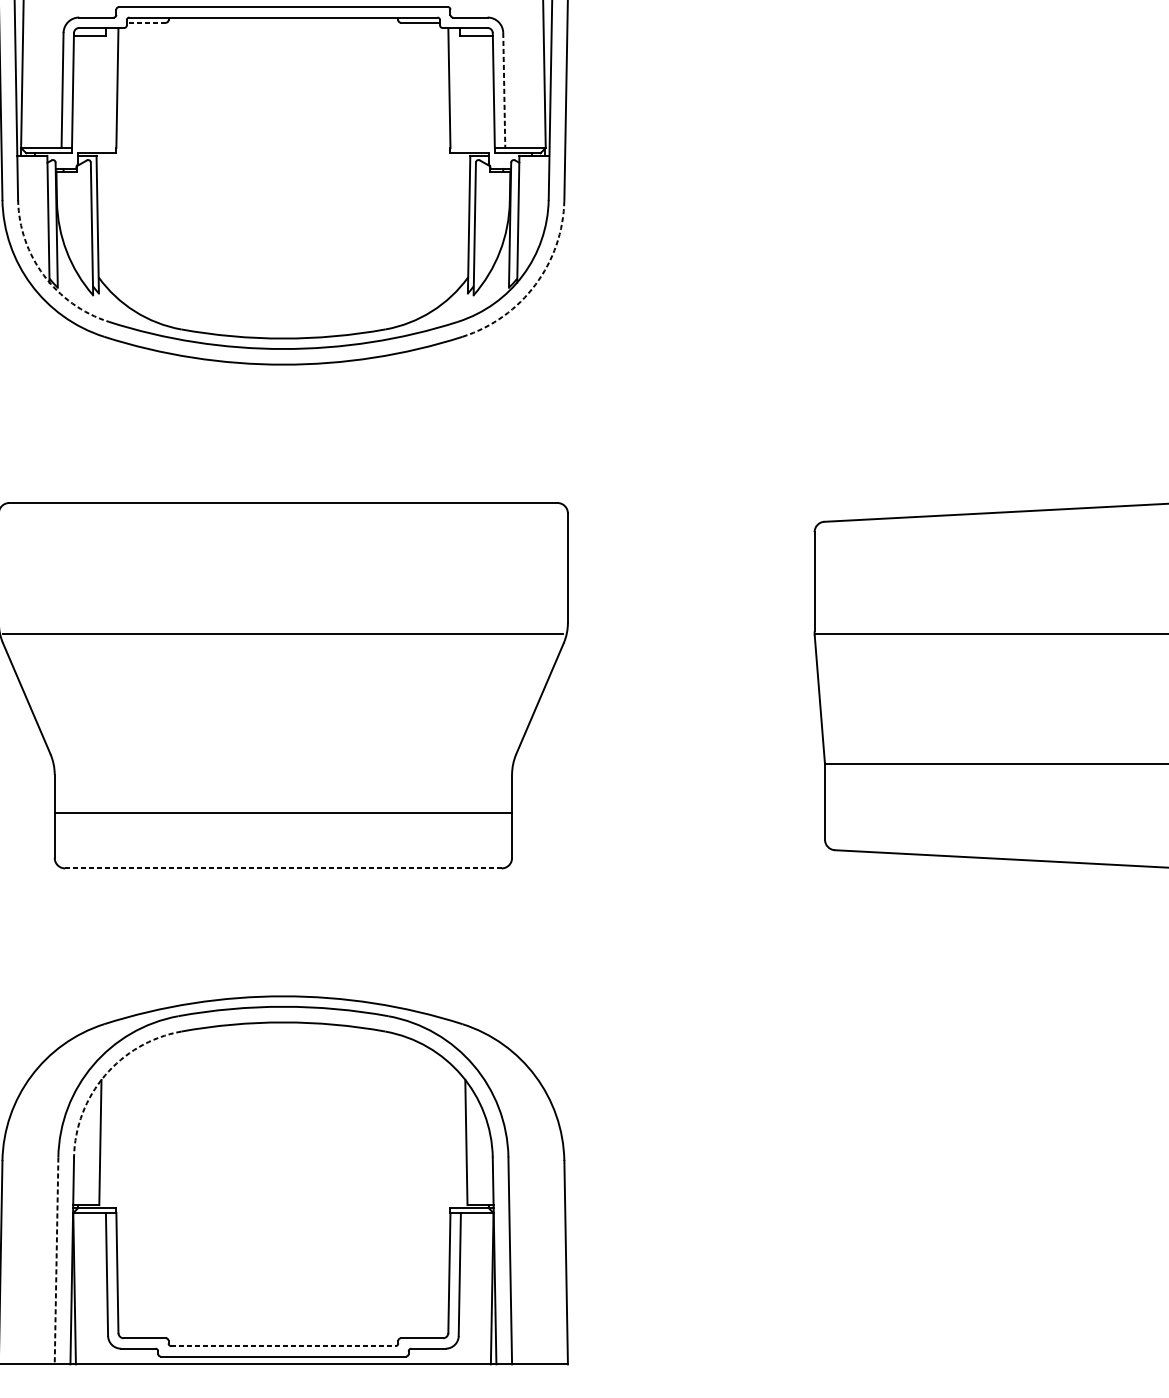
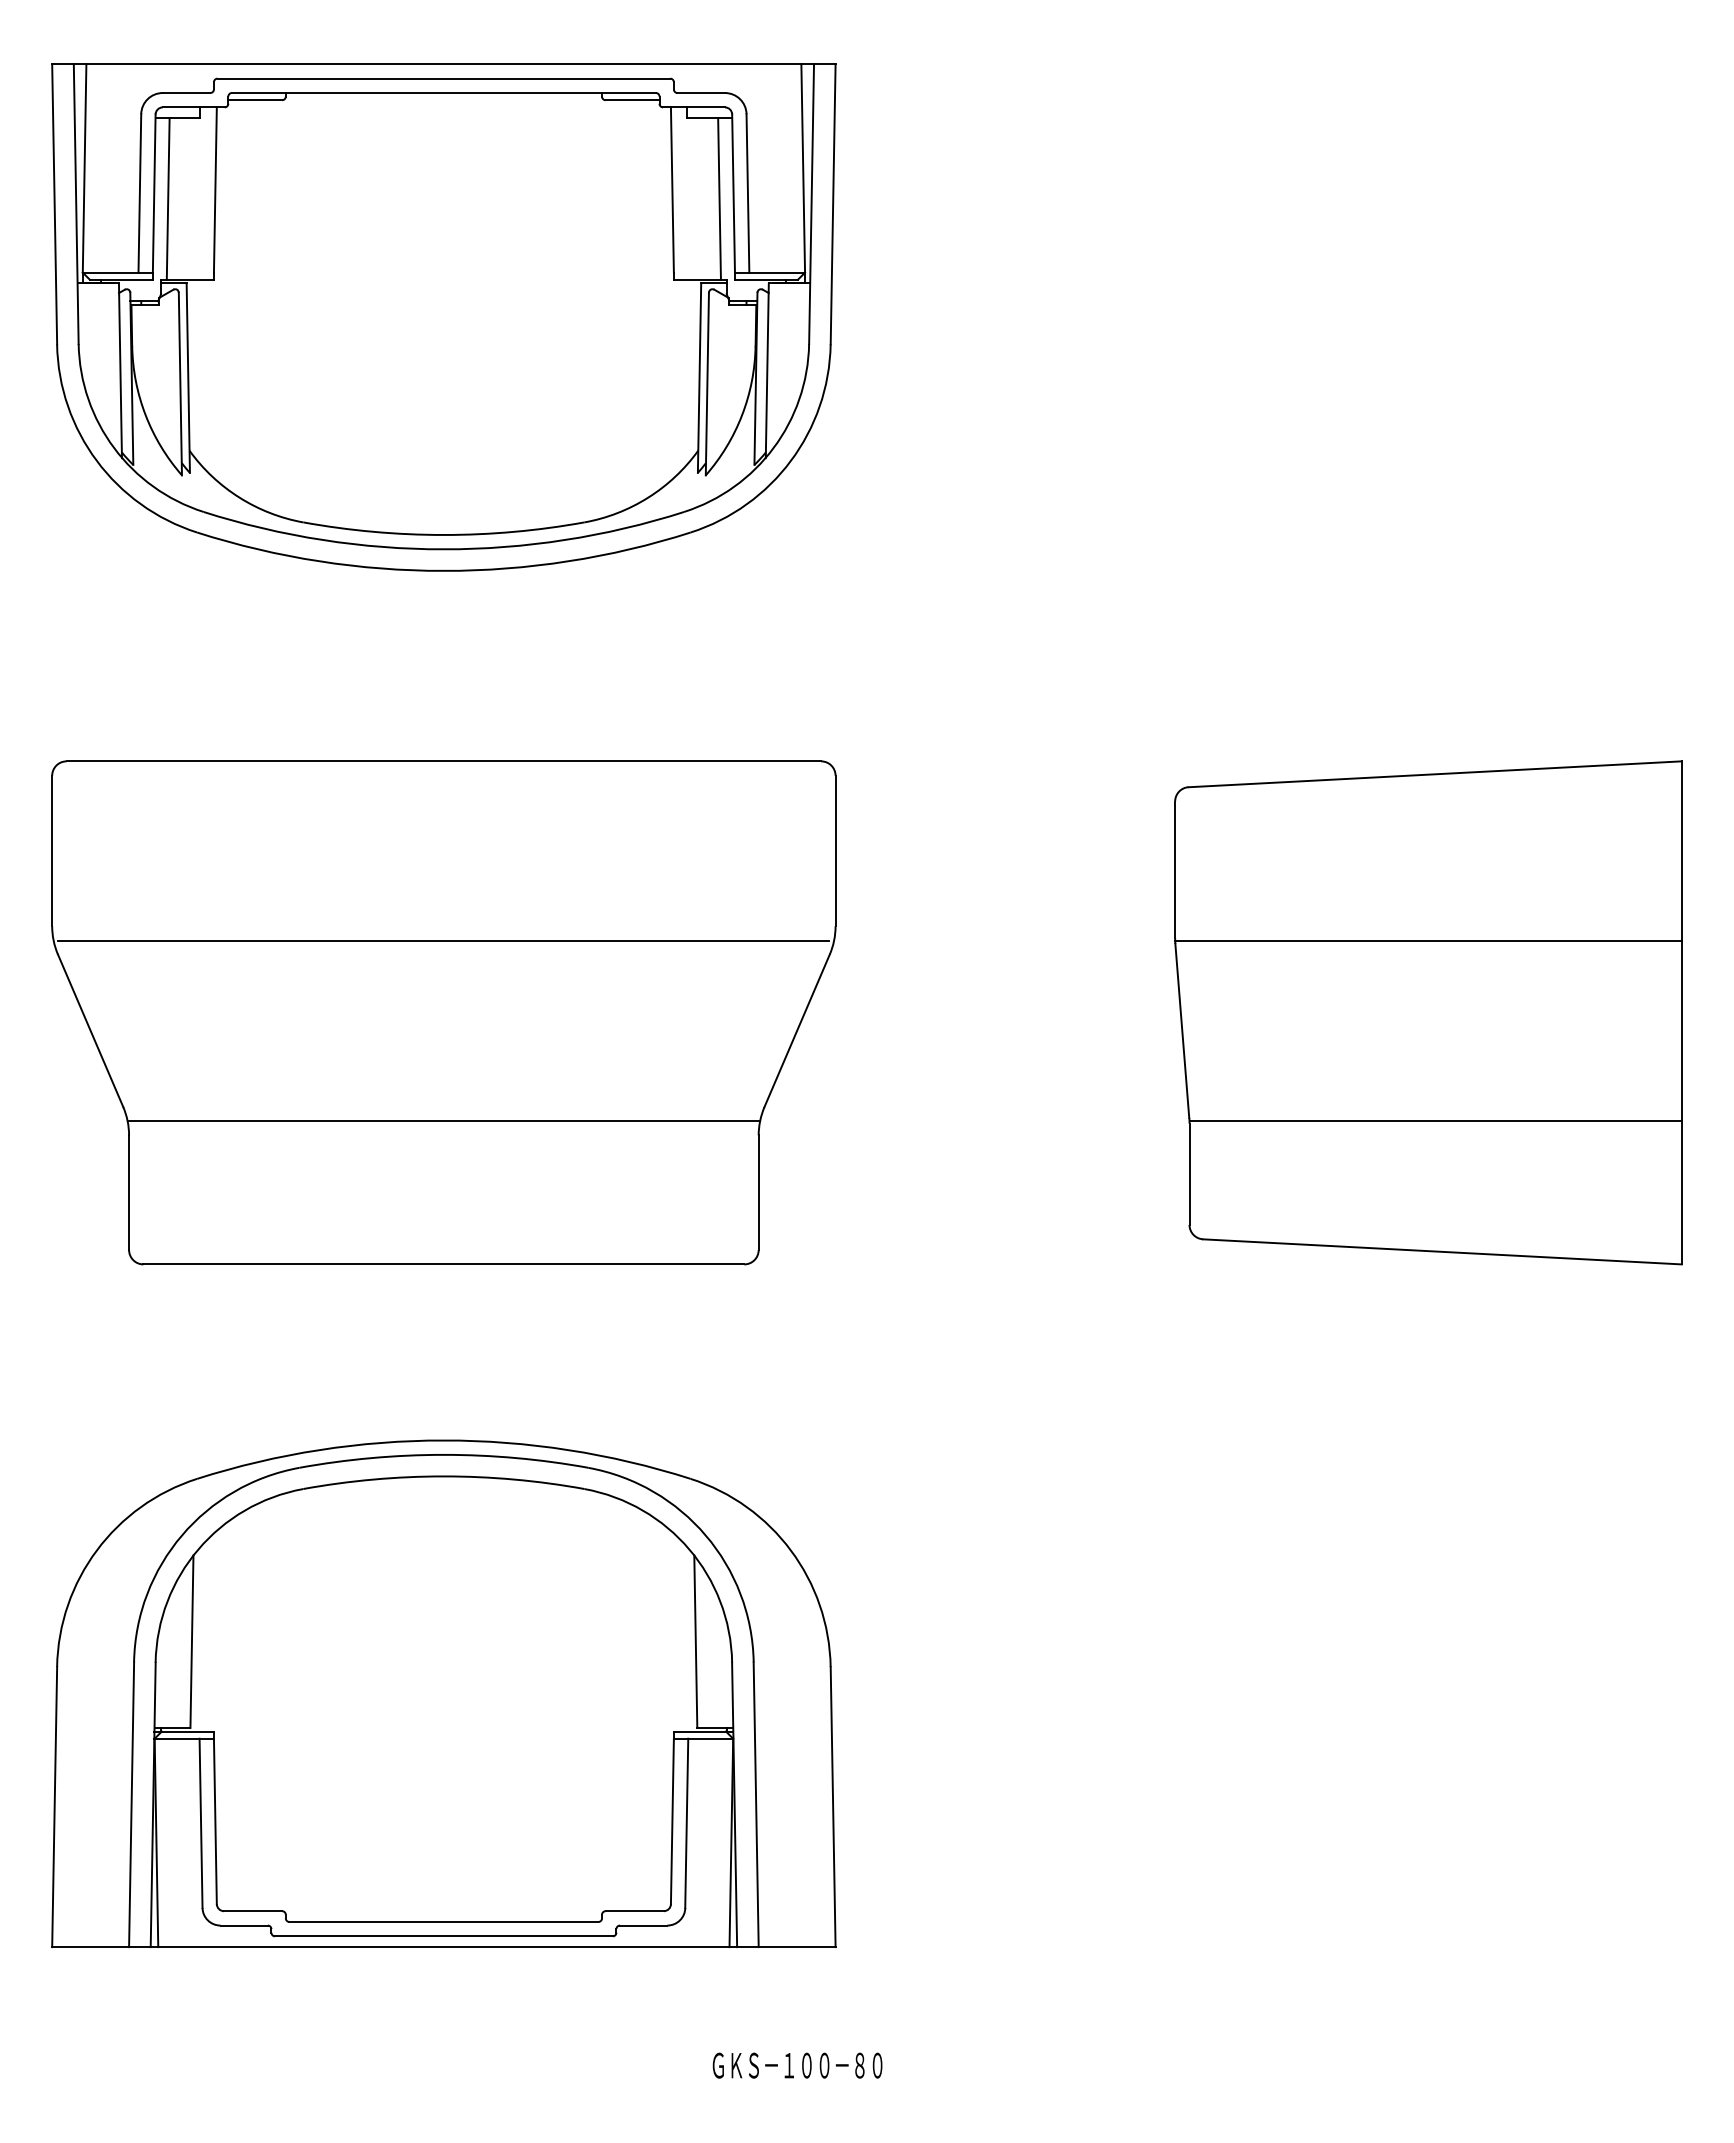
line: (146, 22) -> (255, 100), dashed -> solid
line: (503, 90) -> (747, 193), dashed -> solid
line: (82, 94) -> (167, 198), added
line: (483, 94) -> (719, 198), added
arc: (44, 275) -> (114, 448), dashed -> solid
arc: (535, 284) -> (790, 460), dashed -> solid
line: (283, 812) -> (443, 1120), moved
line: (283, 868) -> (444, 1264), dashed -> solid
arc: (105, 1075) -> (198, 1549), dashed -> solid
line: (56, 1261) -> (131, 1805), dashed -> solid
line: (283, 1345) -> (443, 1921), dashed -> solid

